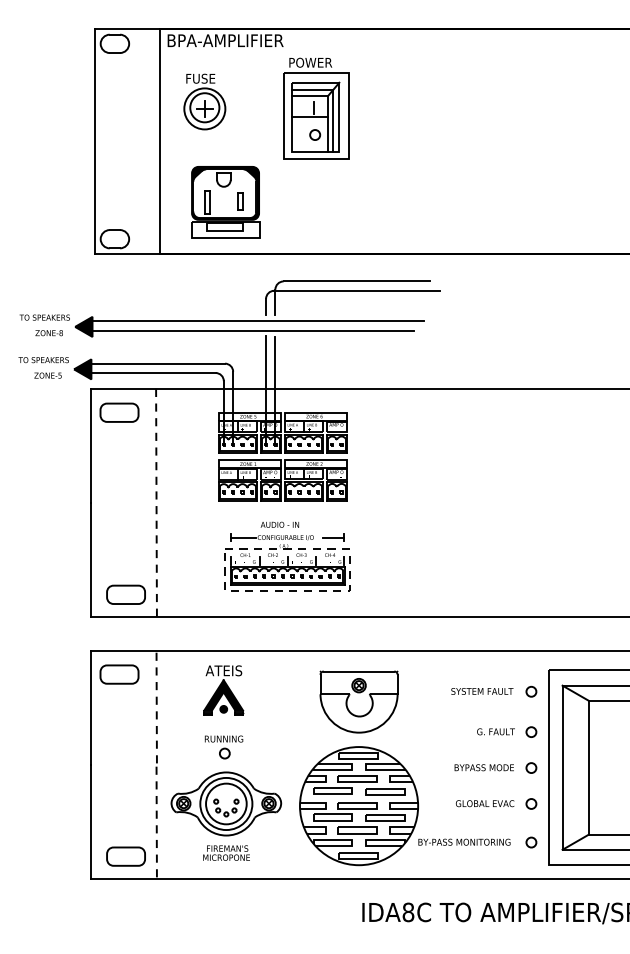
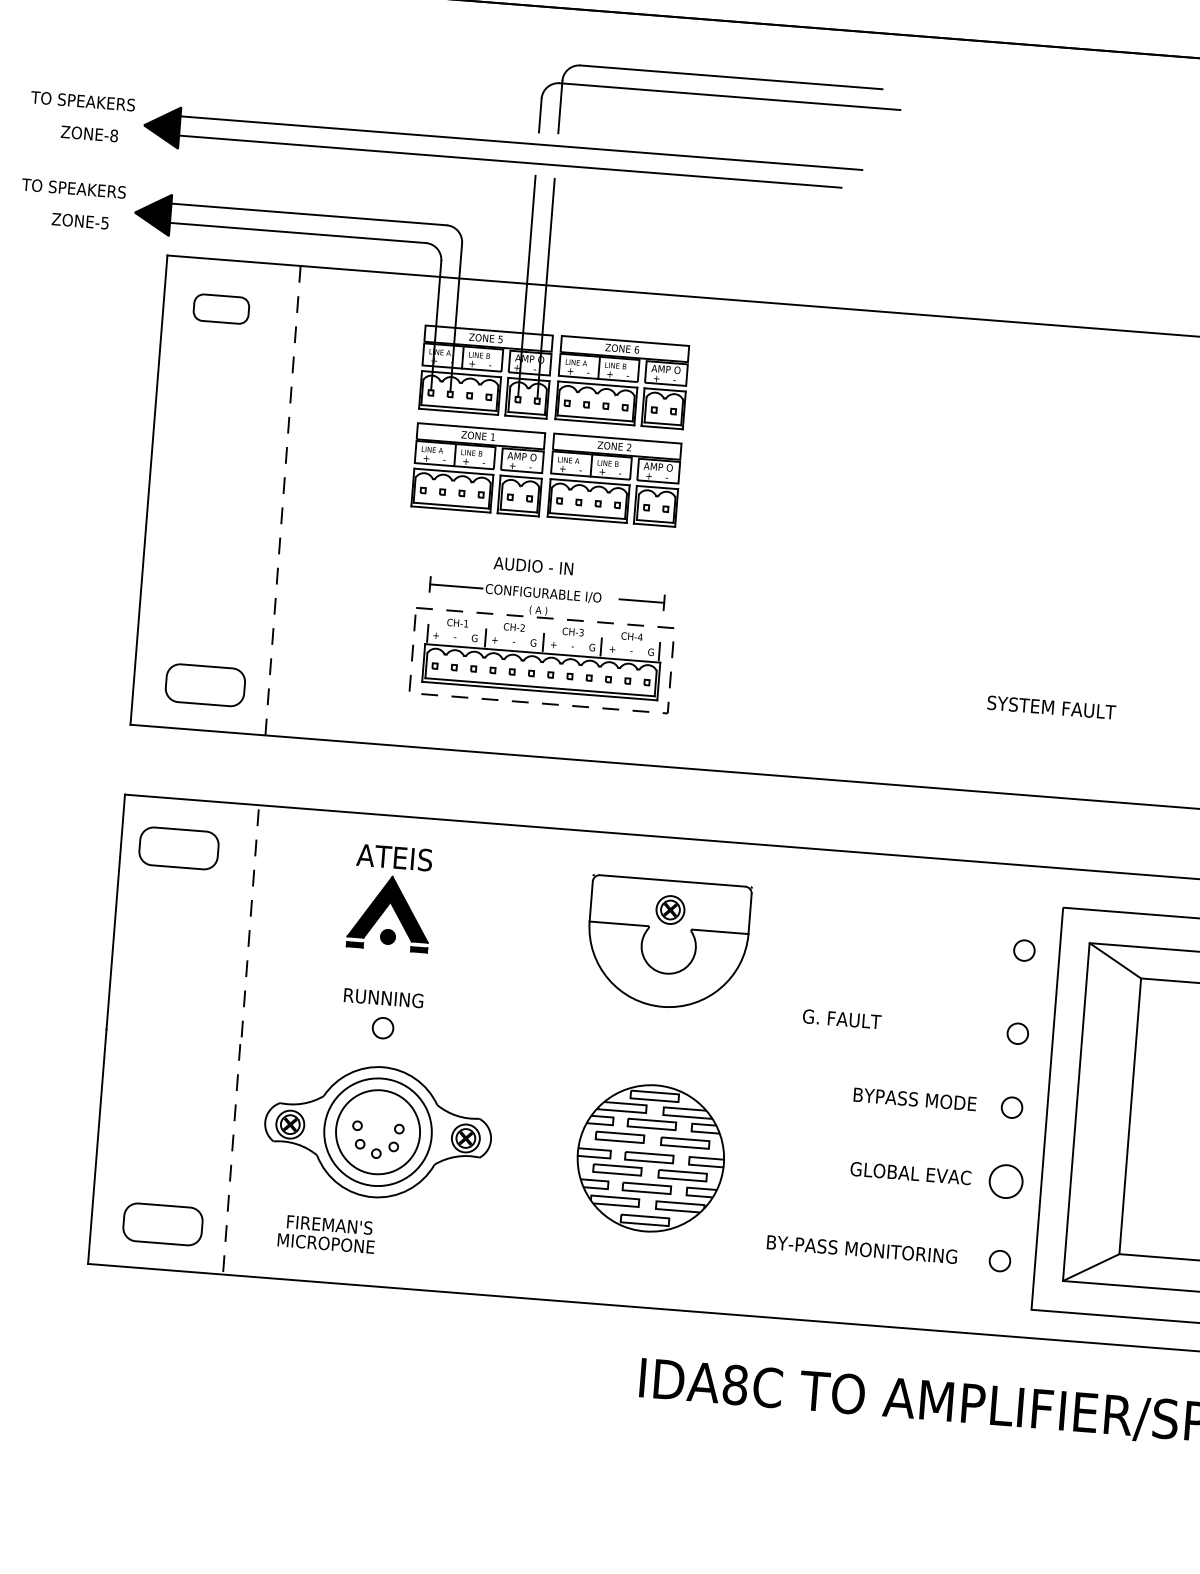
part: (119, 412) -> (221, 308), size x0.7
text: (482, 691) -> (1051, 707), moved
text: (495, 731) -> (841, 1018), moved
circle: (531, 803) -> (1006, 1180), size x1.6
part: (358, 806) -> (649, 1158), size x0.6
text: (226, 852) -> (326, 1232), moved

